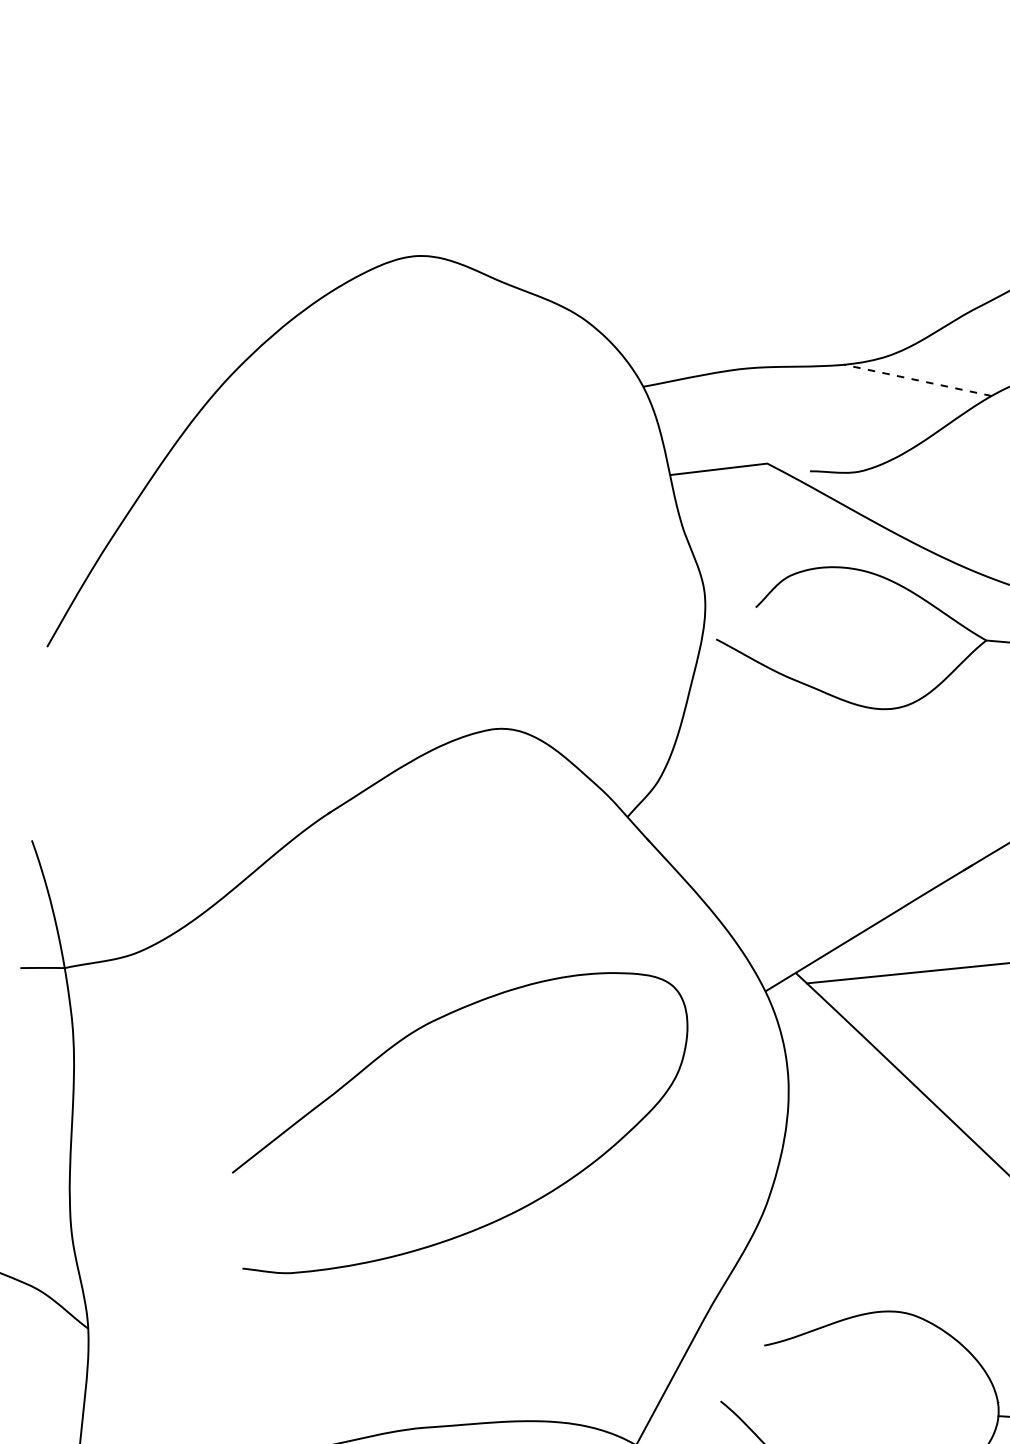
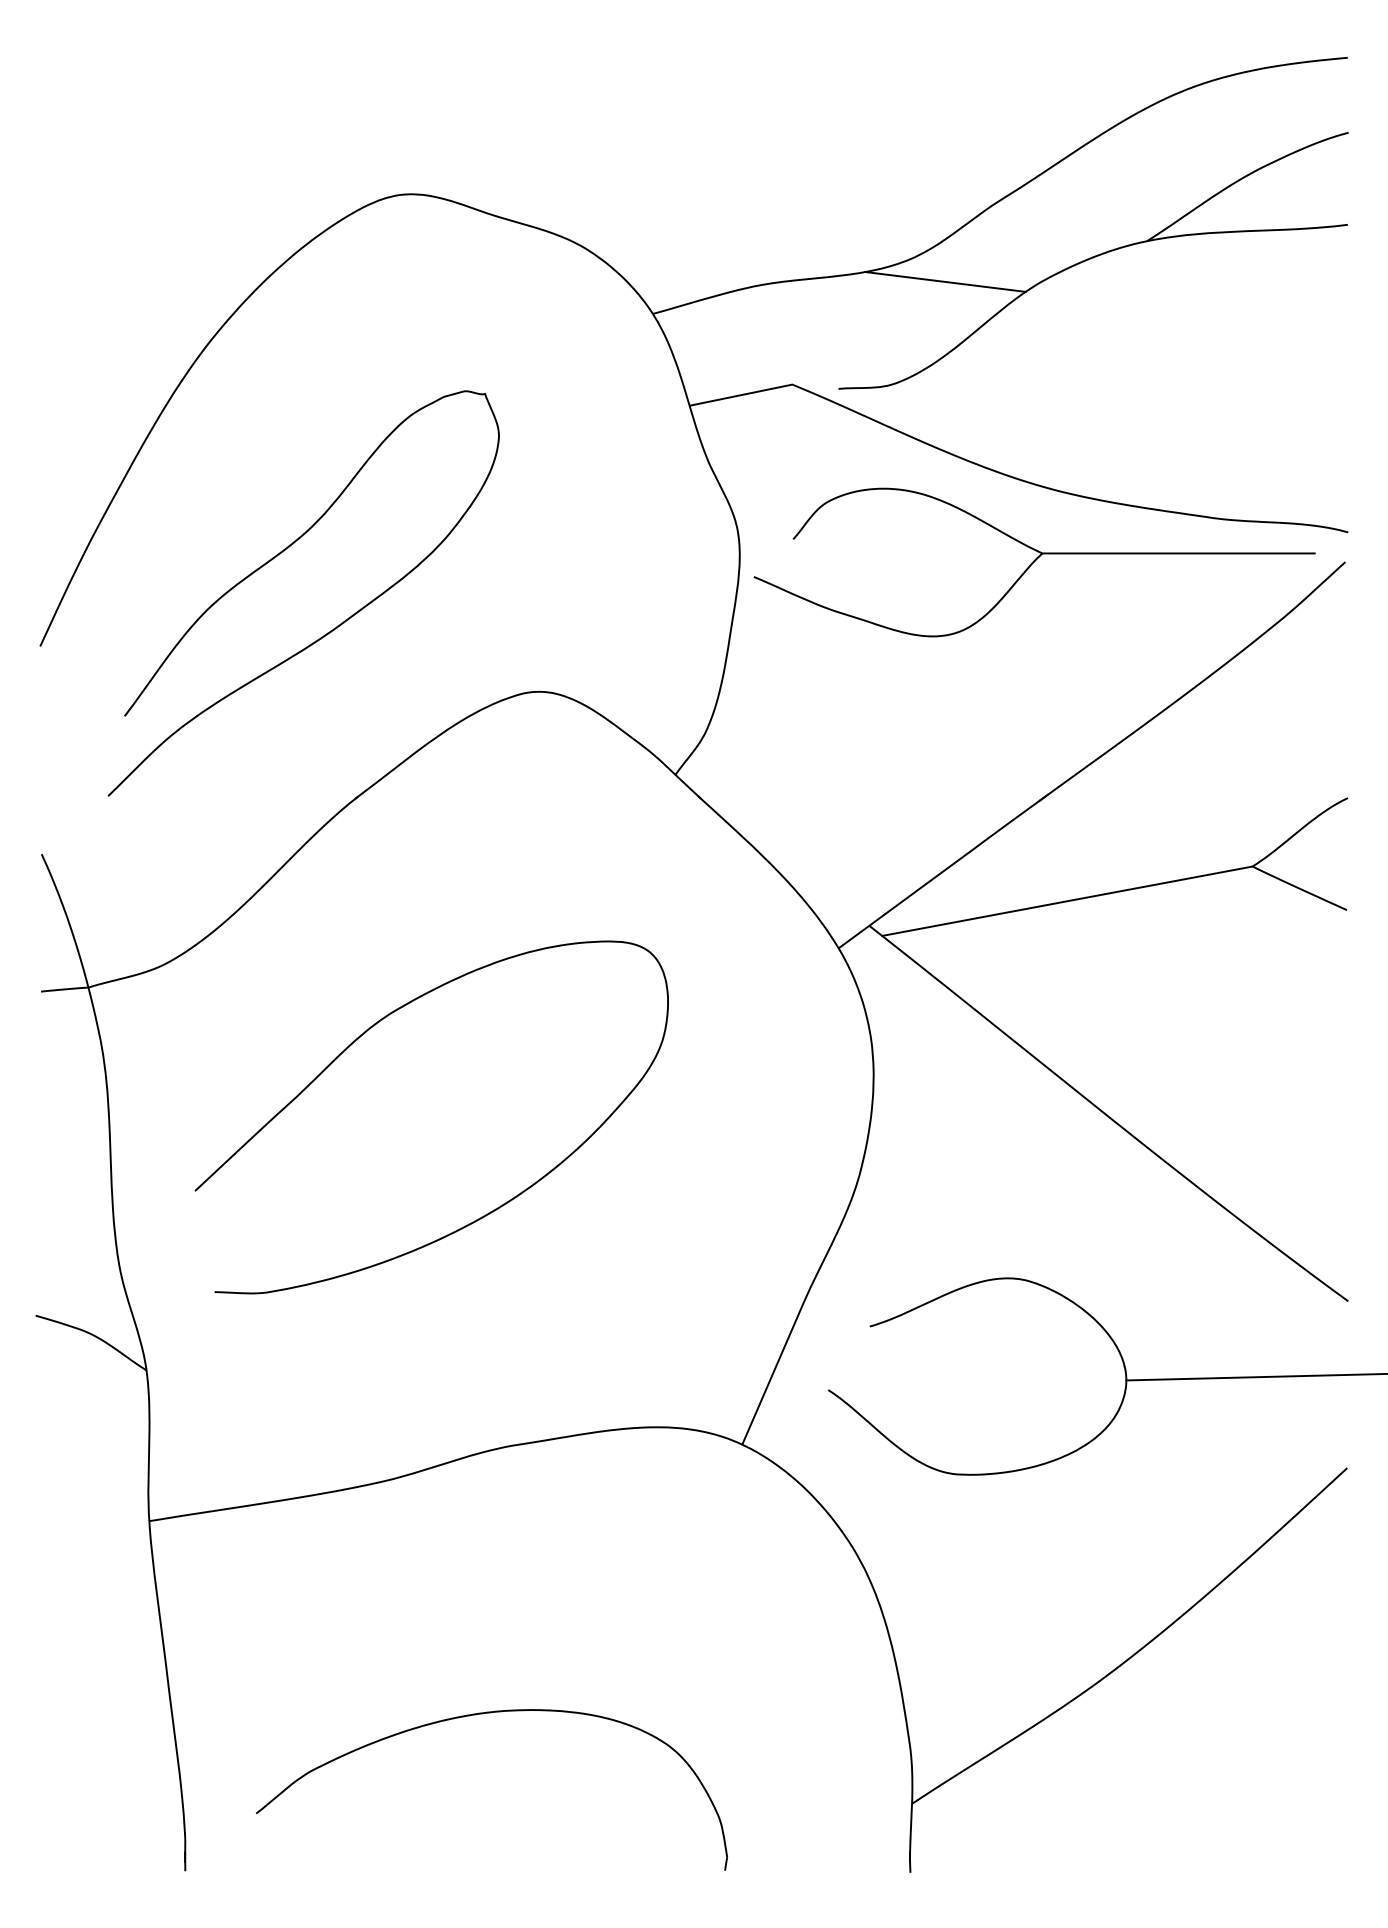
line: (917, 379) -> (945, 281), dashed -> solid
curve: (273, 583) -> (276, 557), added
curve: (402, 1041) -> (364, 1034), moved

